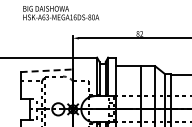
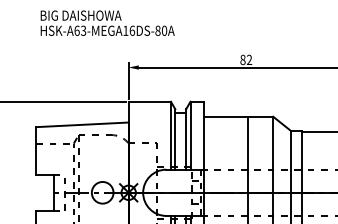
line: (47, 70) -> (83, 124), dashed -> solid

